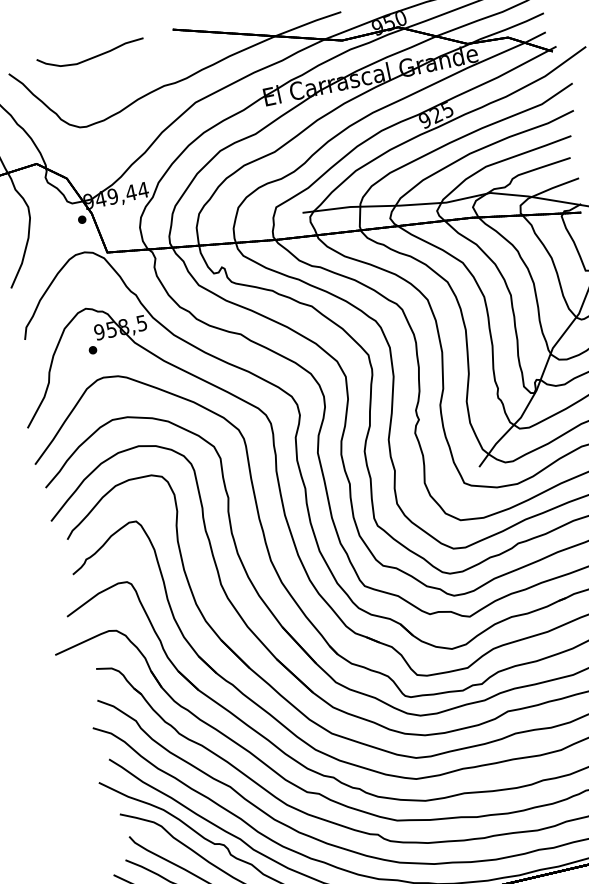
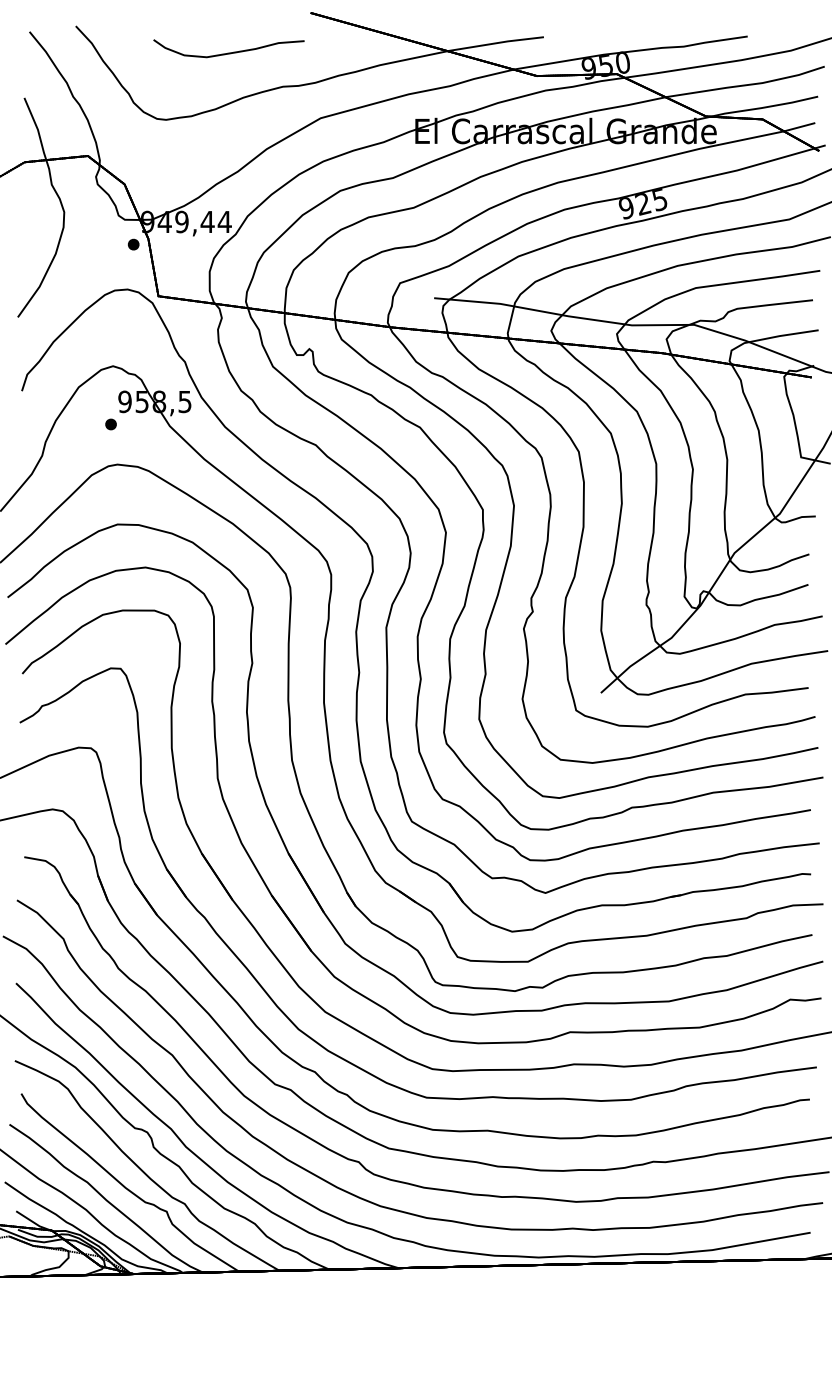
curve: (91, 57) -> (228, 52), moved

